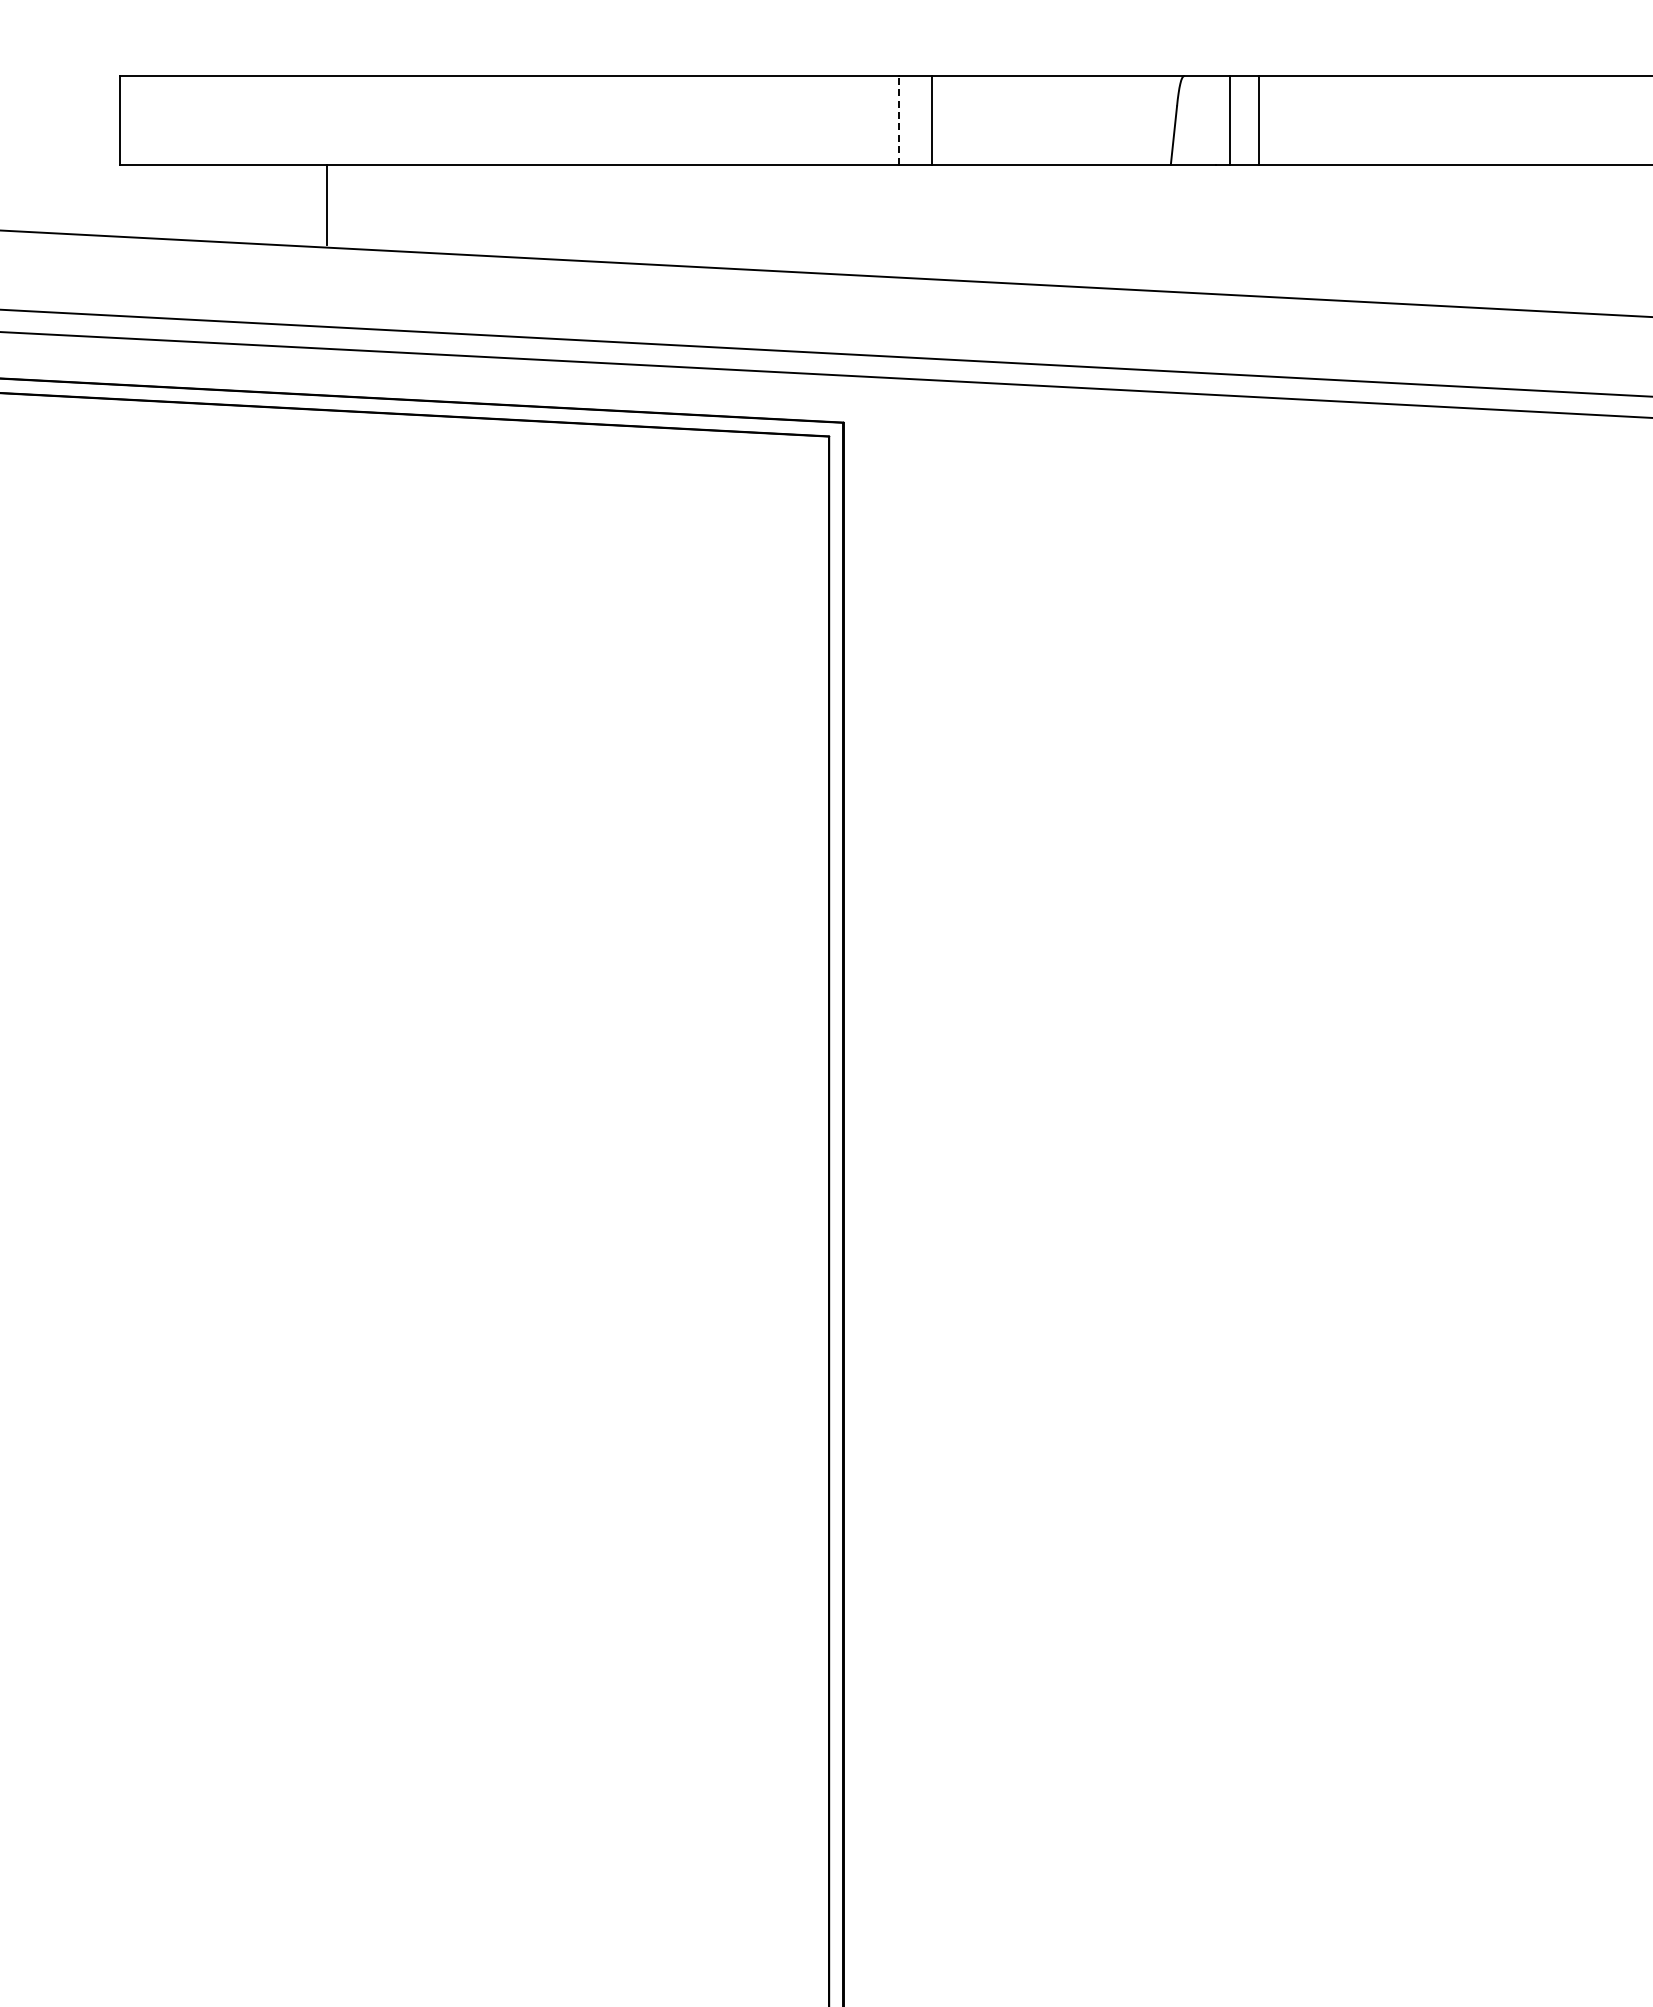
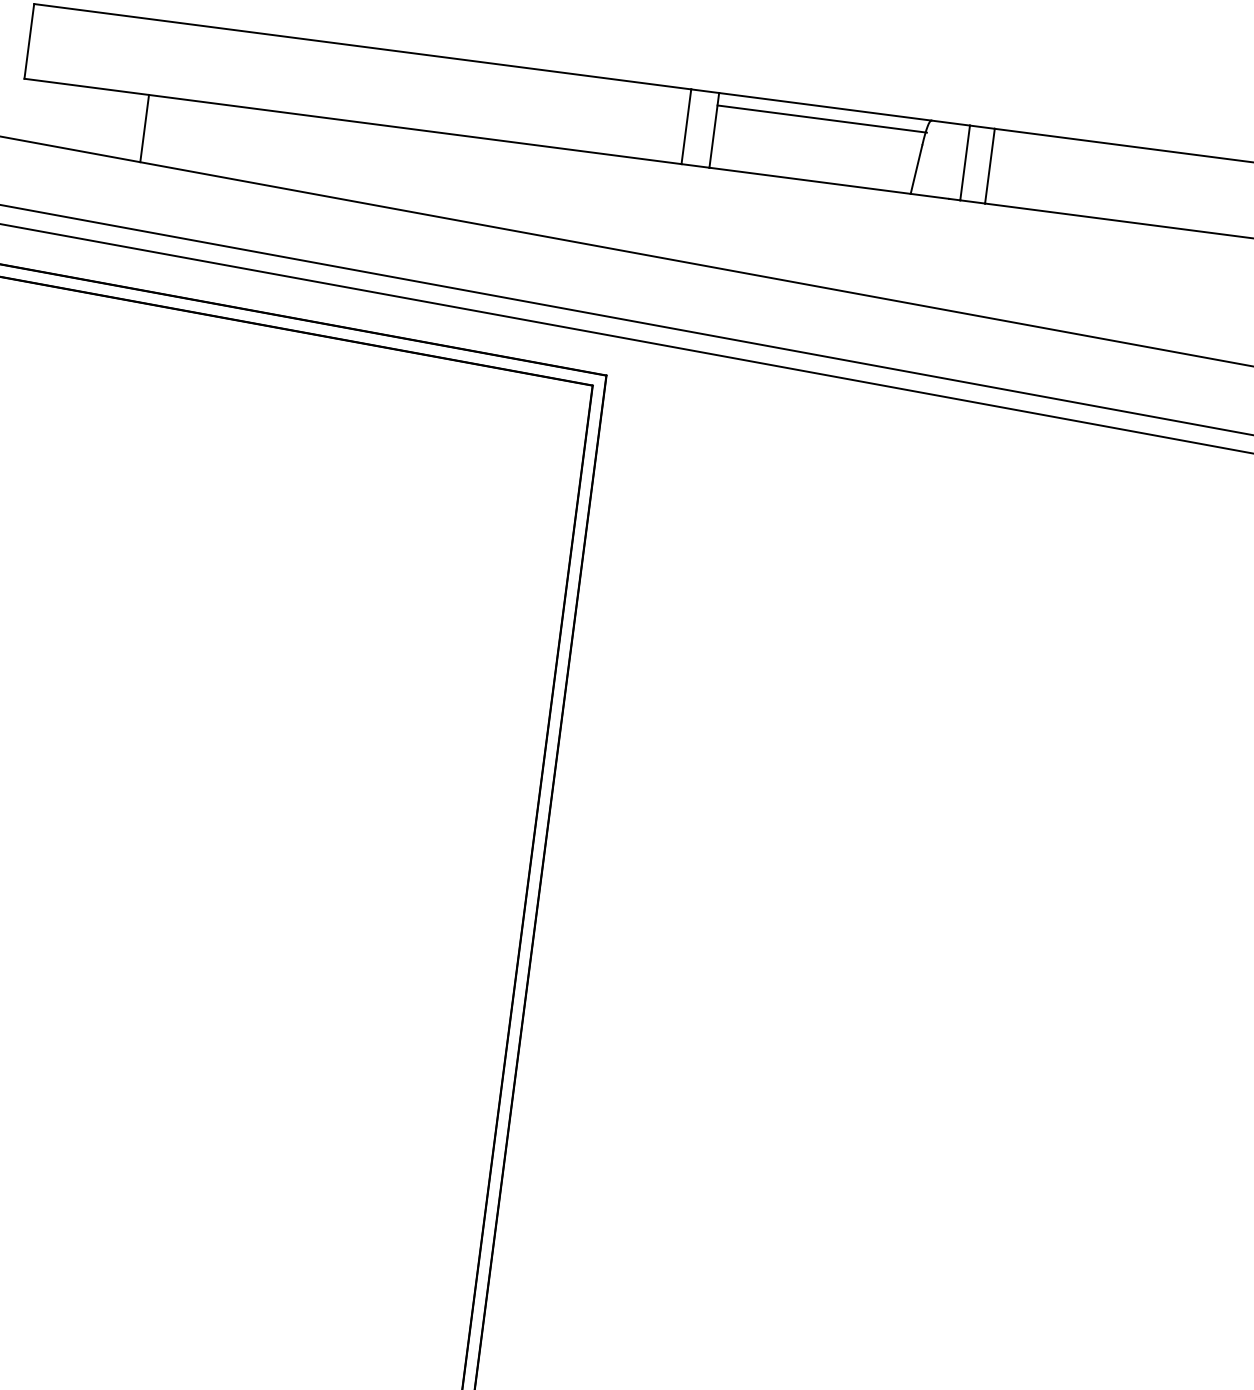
line: (1056, 90) -> (822, 118), added
line: (899, 119) -> (686, 125), dashed -> solid
line: (326, 204) -> (144, 128), moved

